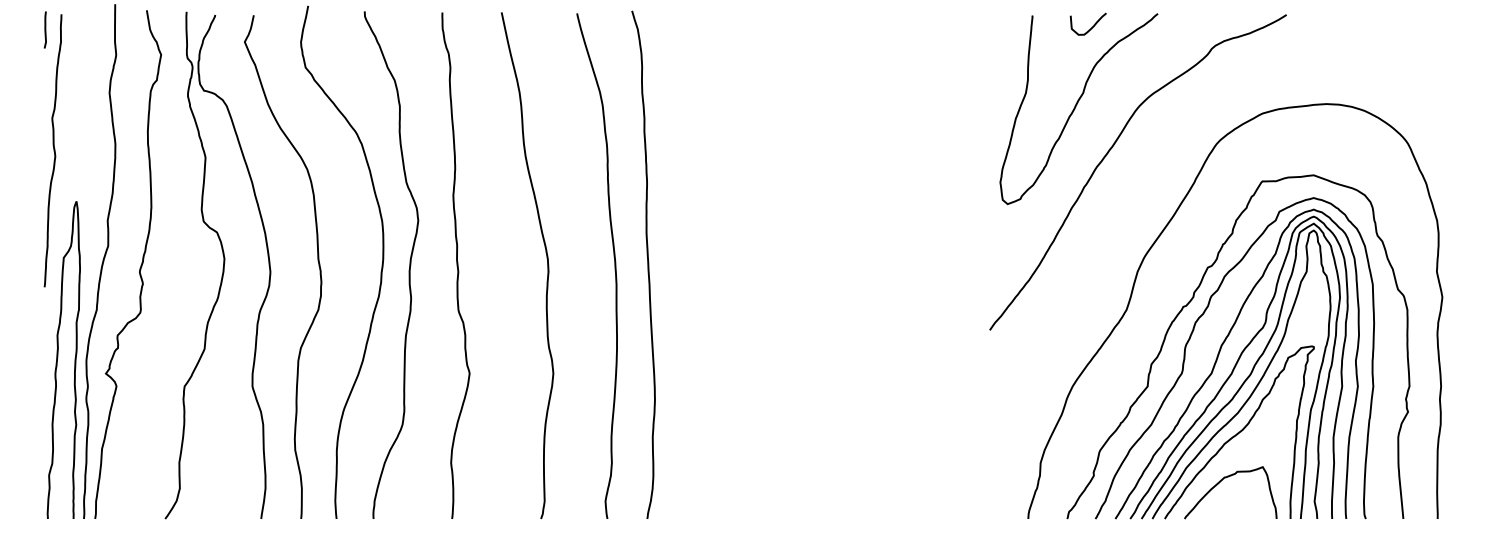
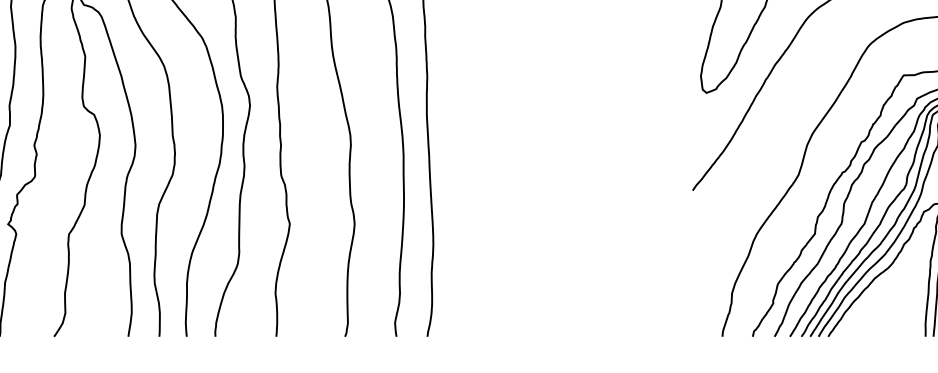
curve: (1220, 482) -> (871, 308), removed

